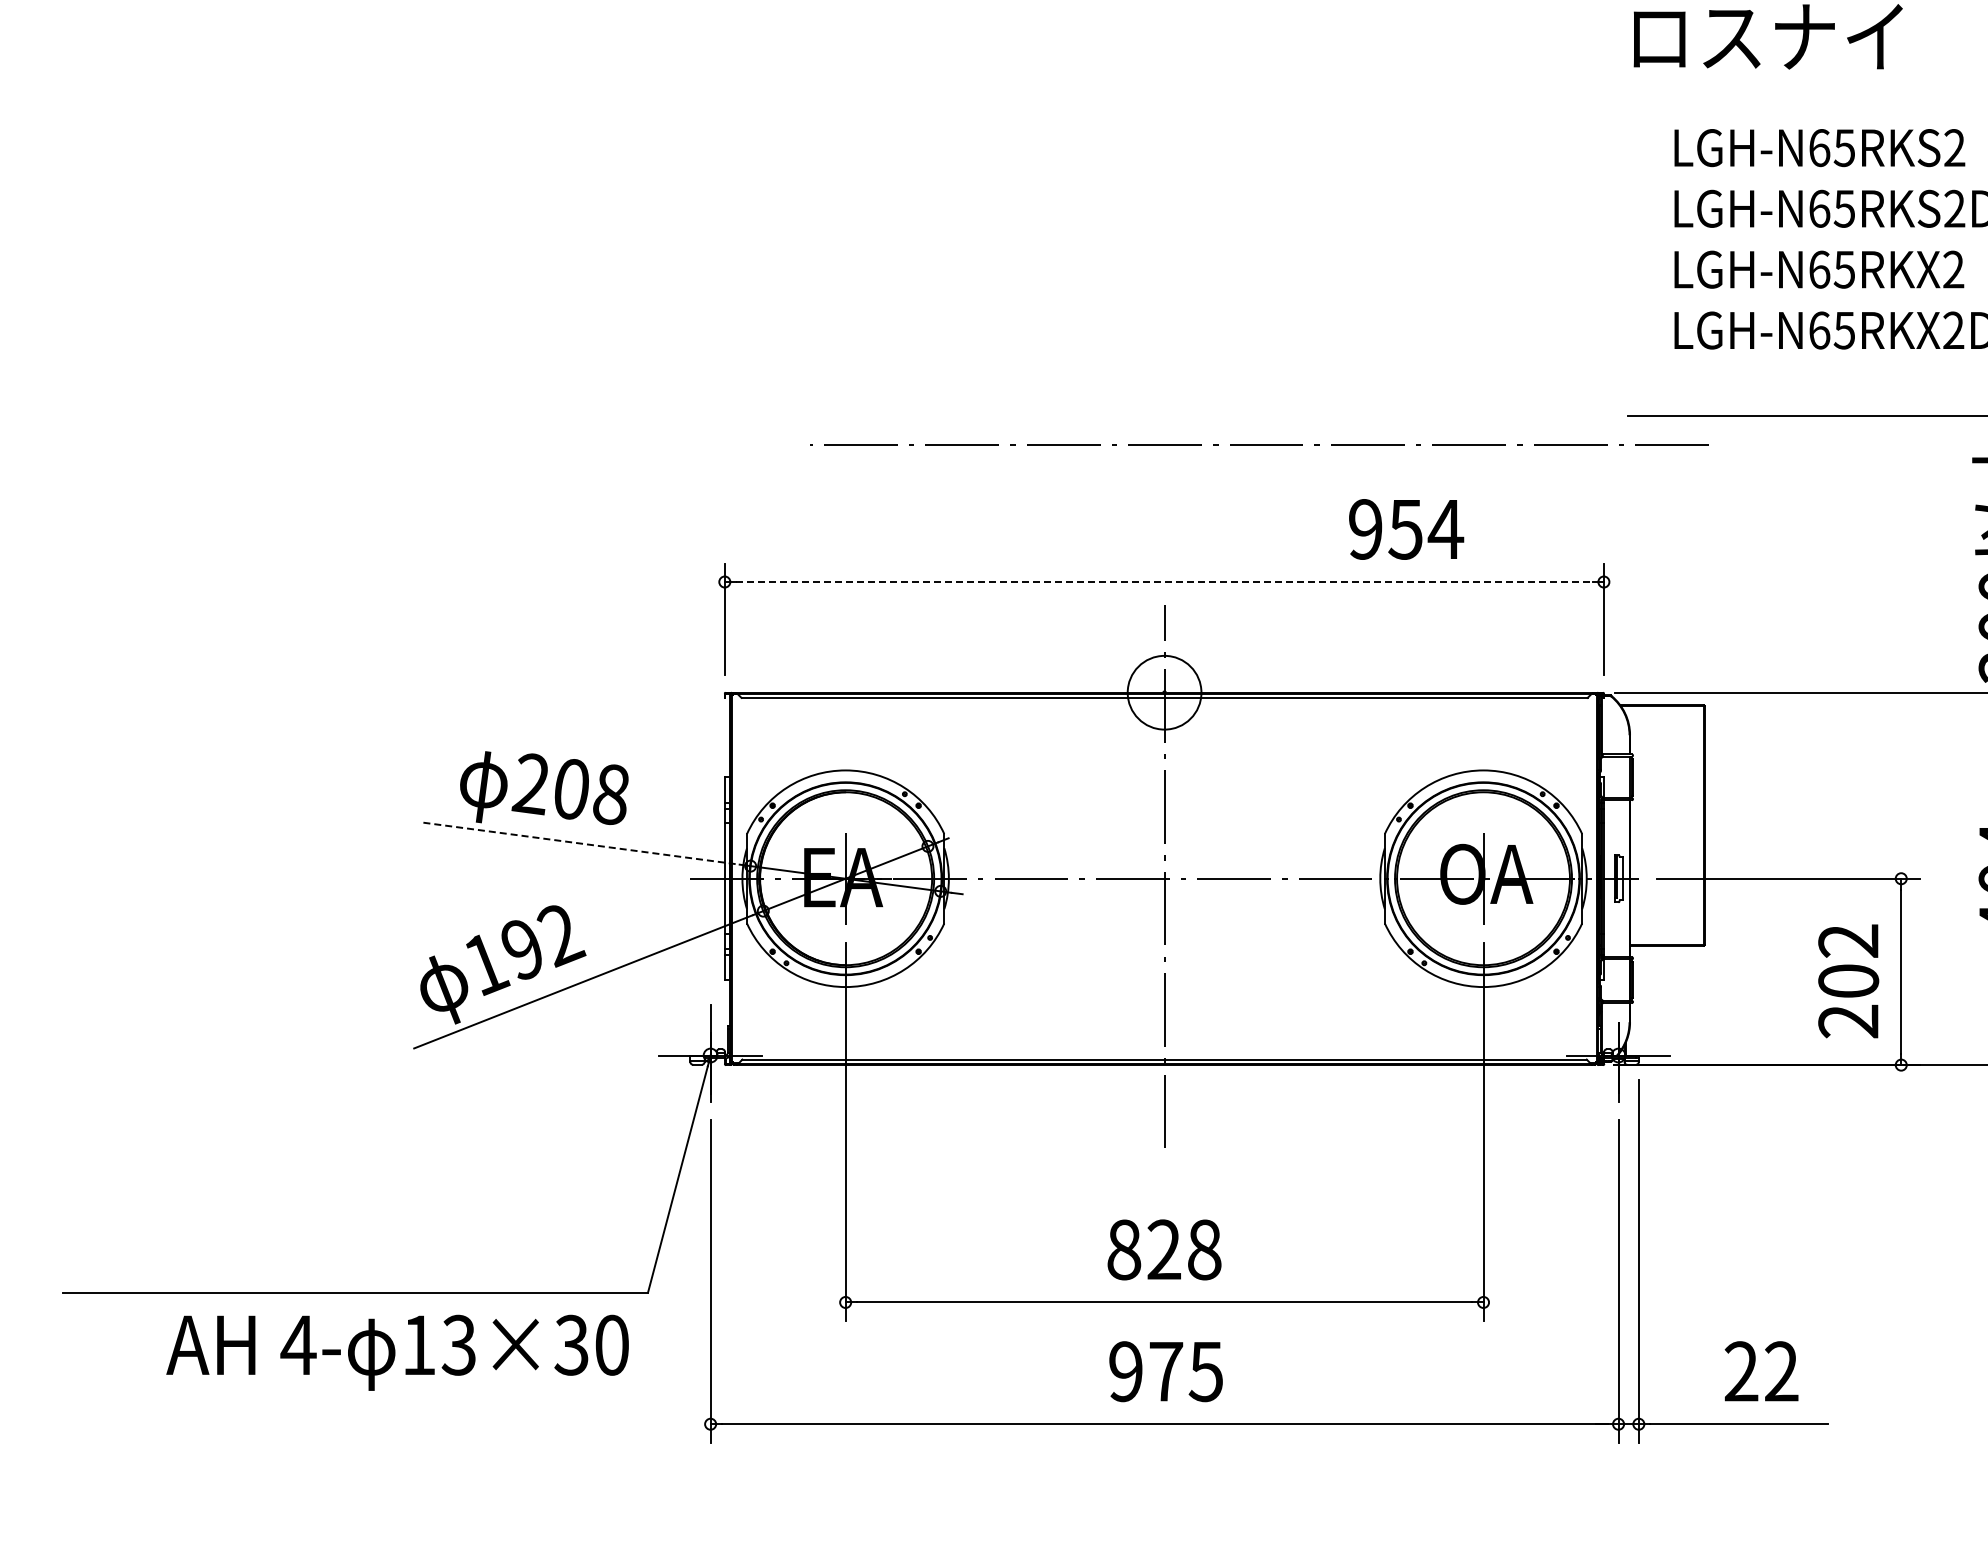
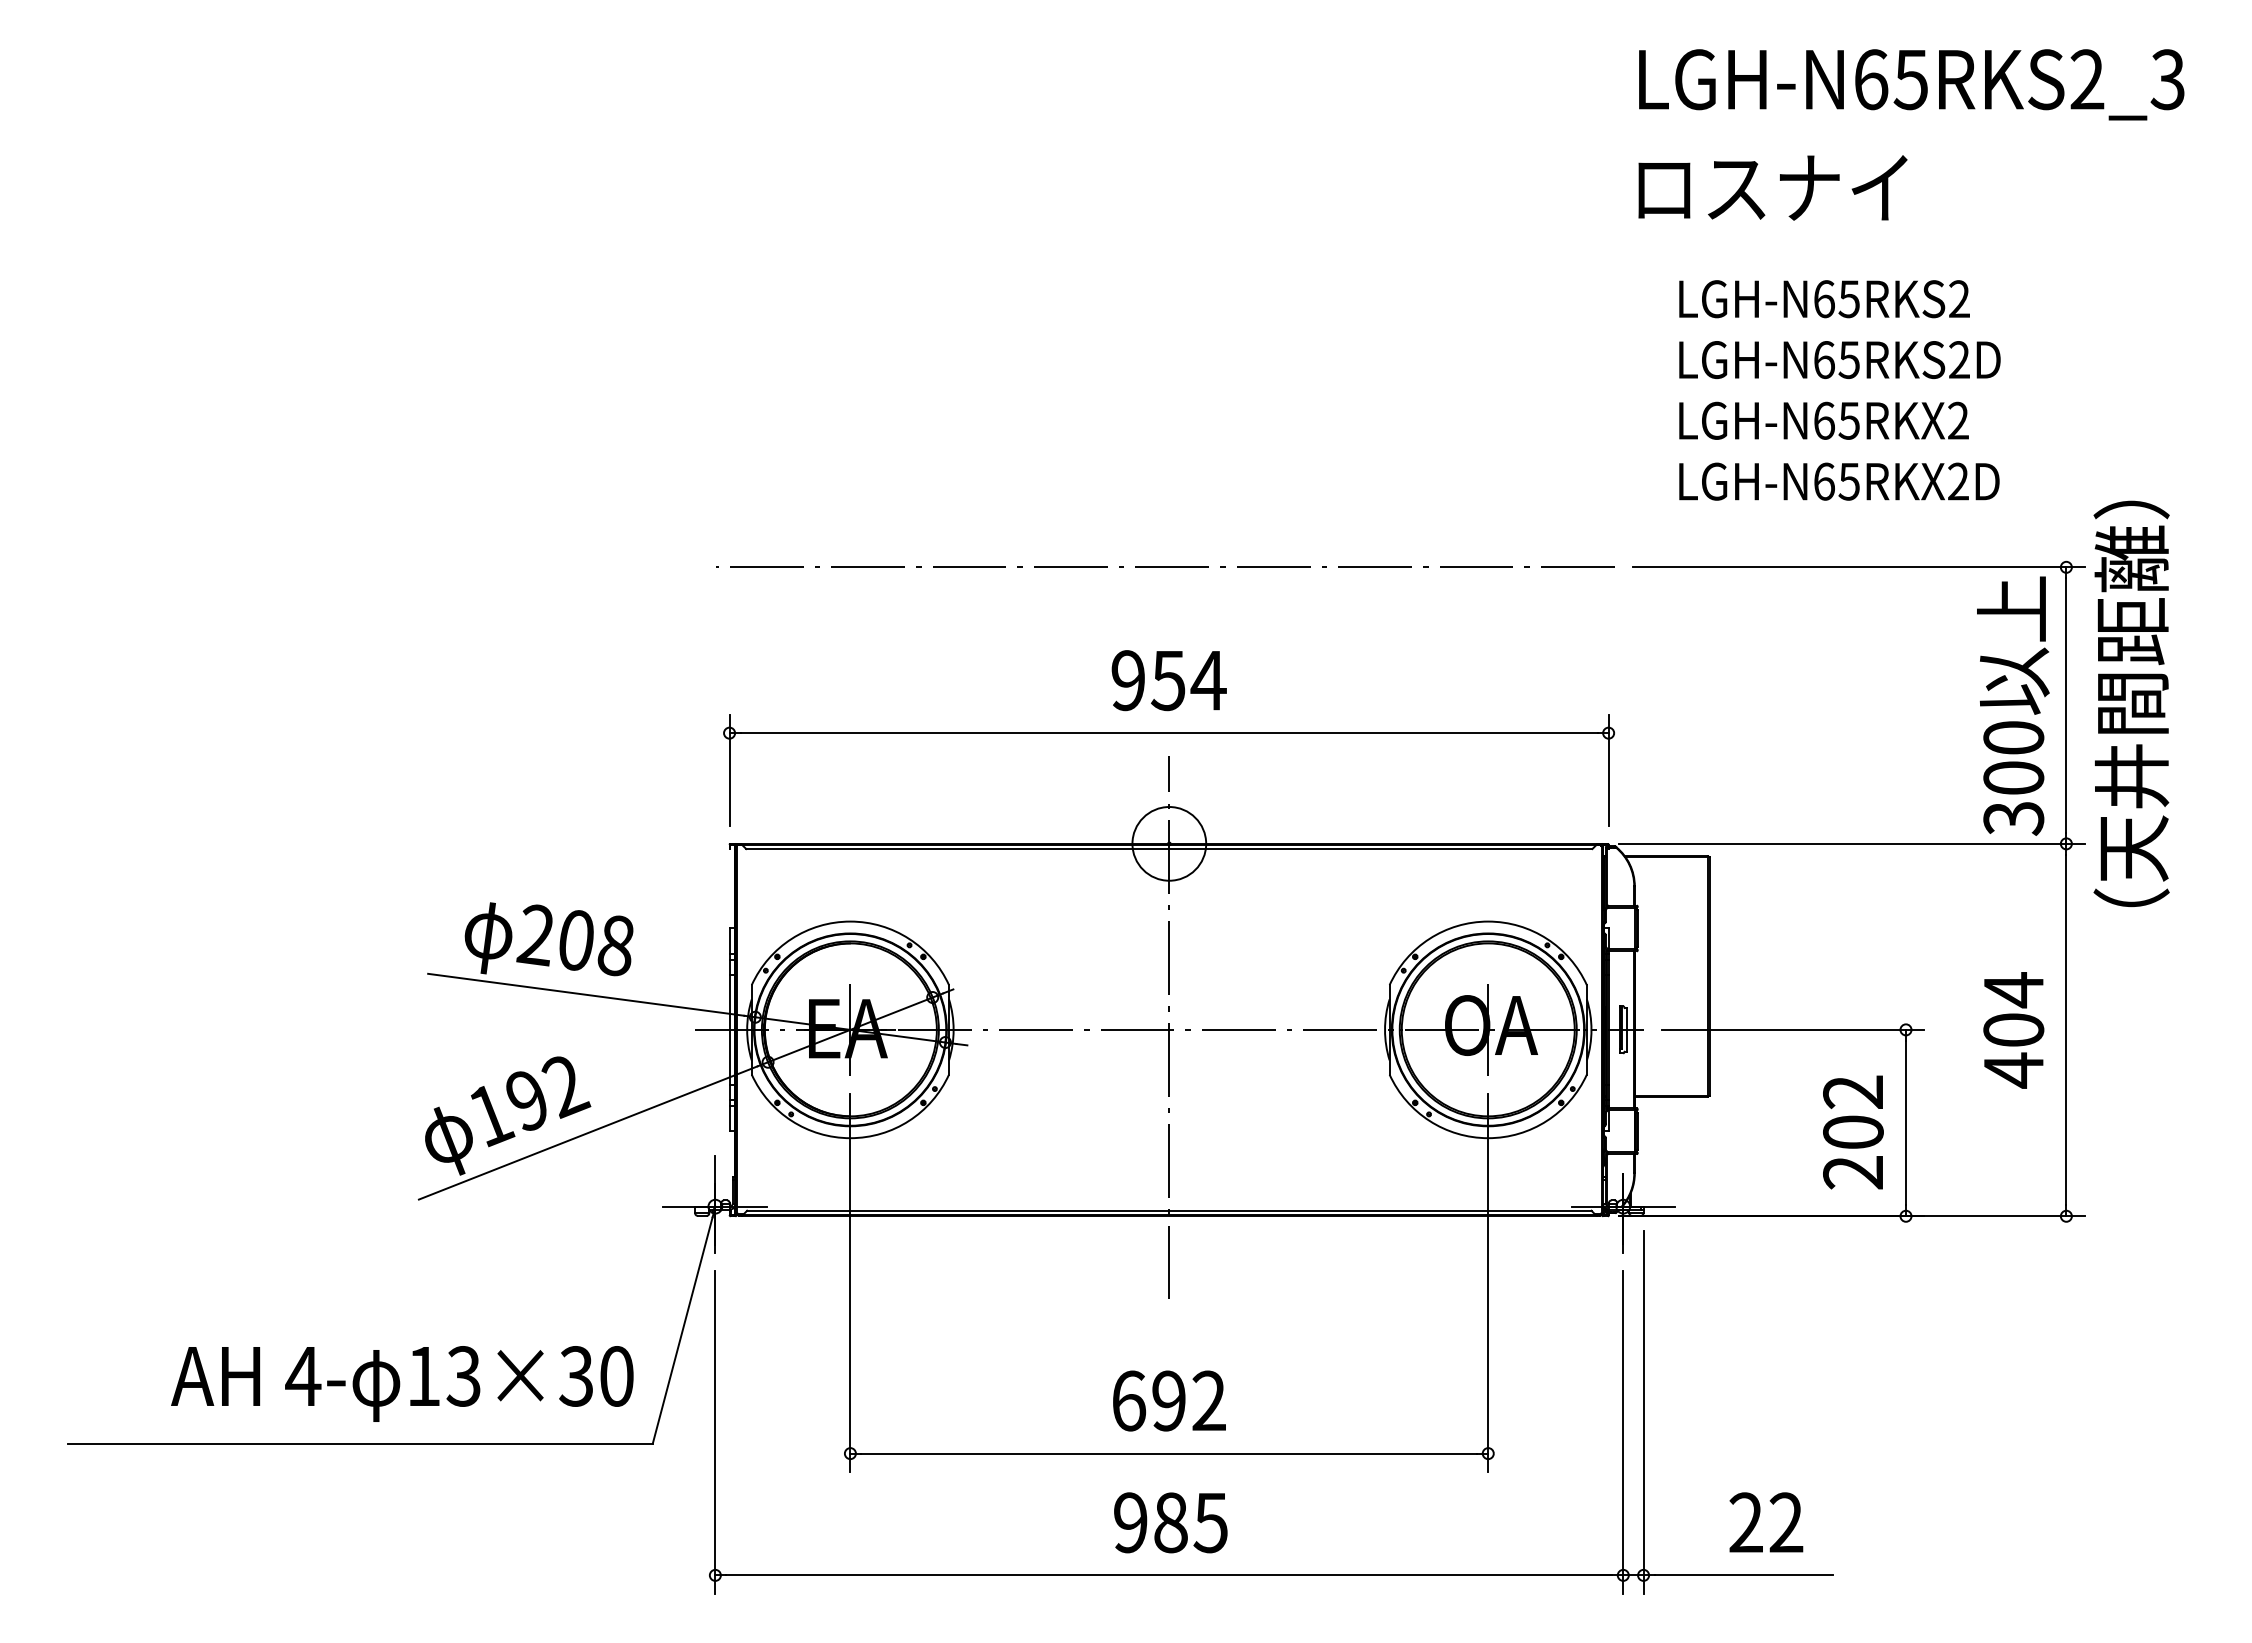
line: (1259, 444) -> (1165, 566), moved
text: (1405, 529) -> (1168, 680), moved
line: (1164, 582) -> (1169, 733), dashed -> solid
line: (581, 843) -> (586, 994), dashed -> solid
text: (1164, 1249) -> (1169, 1400), 828 -> 692
text: (397, 1352) -> (402, 1383), moved
text: (1165, 1371) -> (1170, 1522), 975 -> 985

